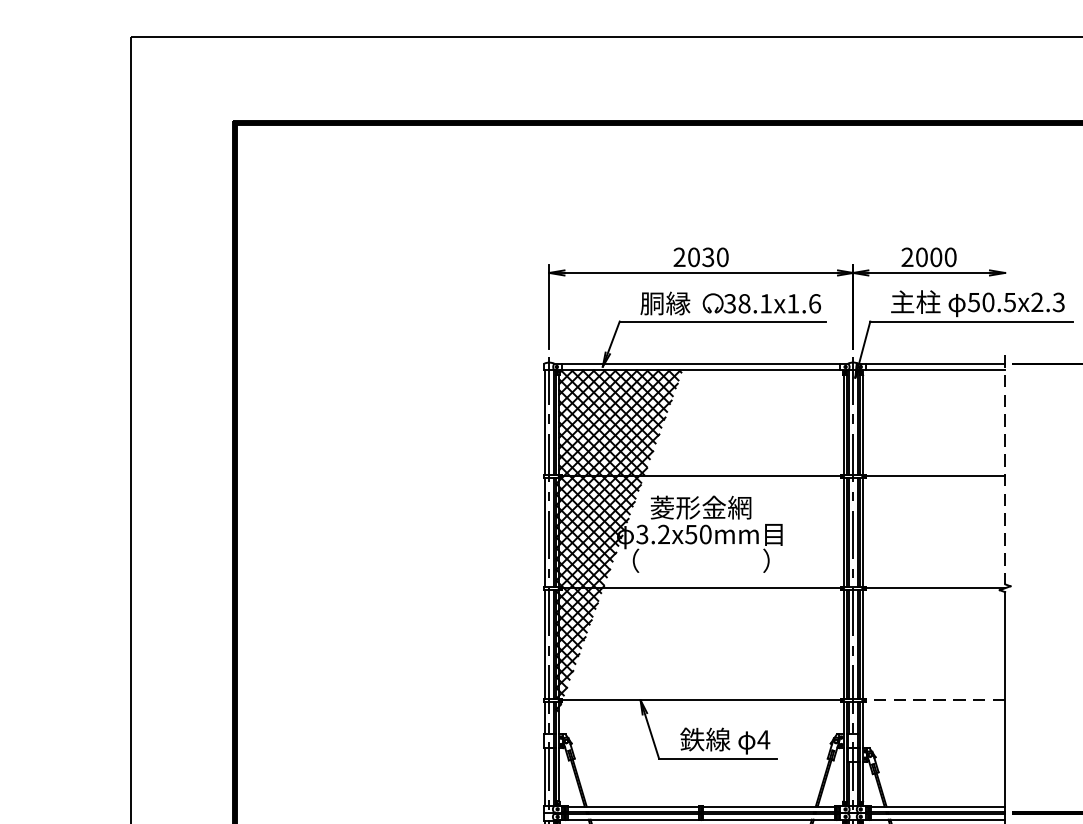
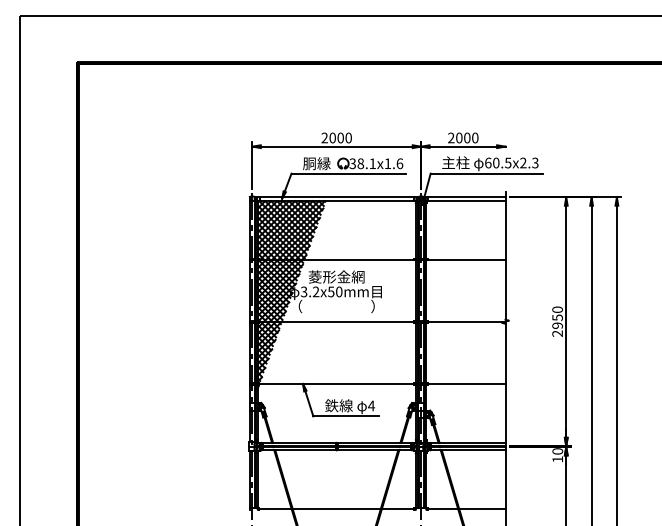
text: (707, 256) -> (340, 137), 2030 -> 2000
text: (974, 301) -> (488, 162), 50.5x2.3 -> 60.5x2.3
line: (1005, 468) -> (505, 255), dashed -> solid
line: (934, 699) -> (466, 383), dashed -> solid

